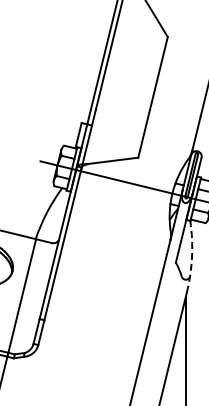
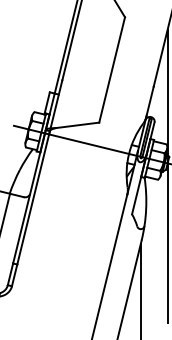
arc: (192, 256) -> (146, 208), dashed -> solid

